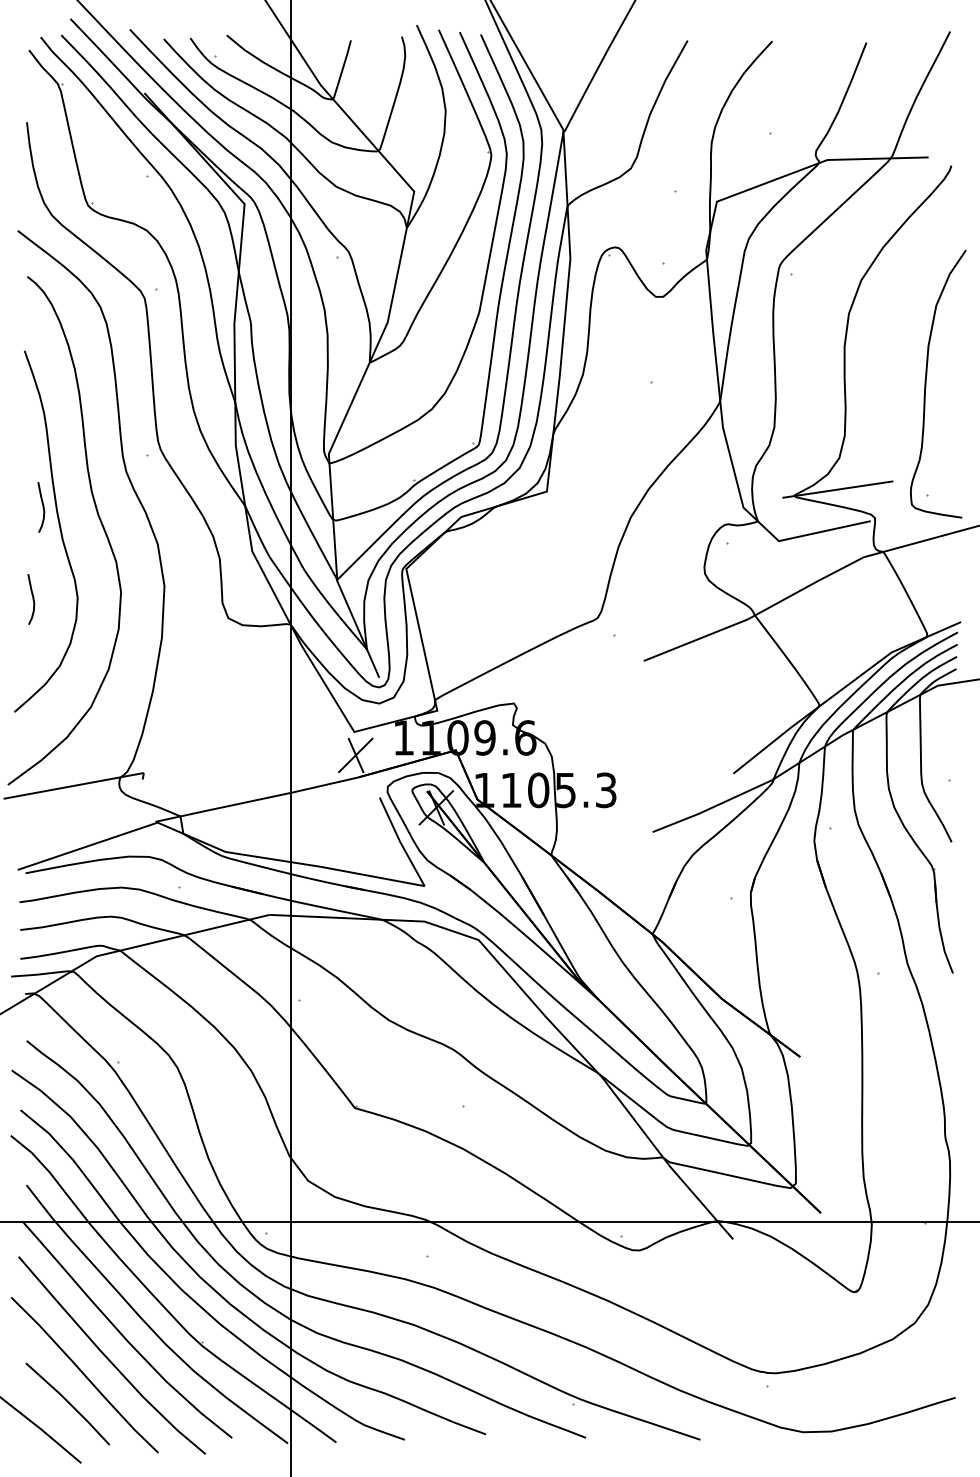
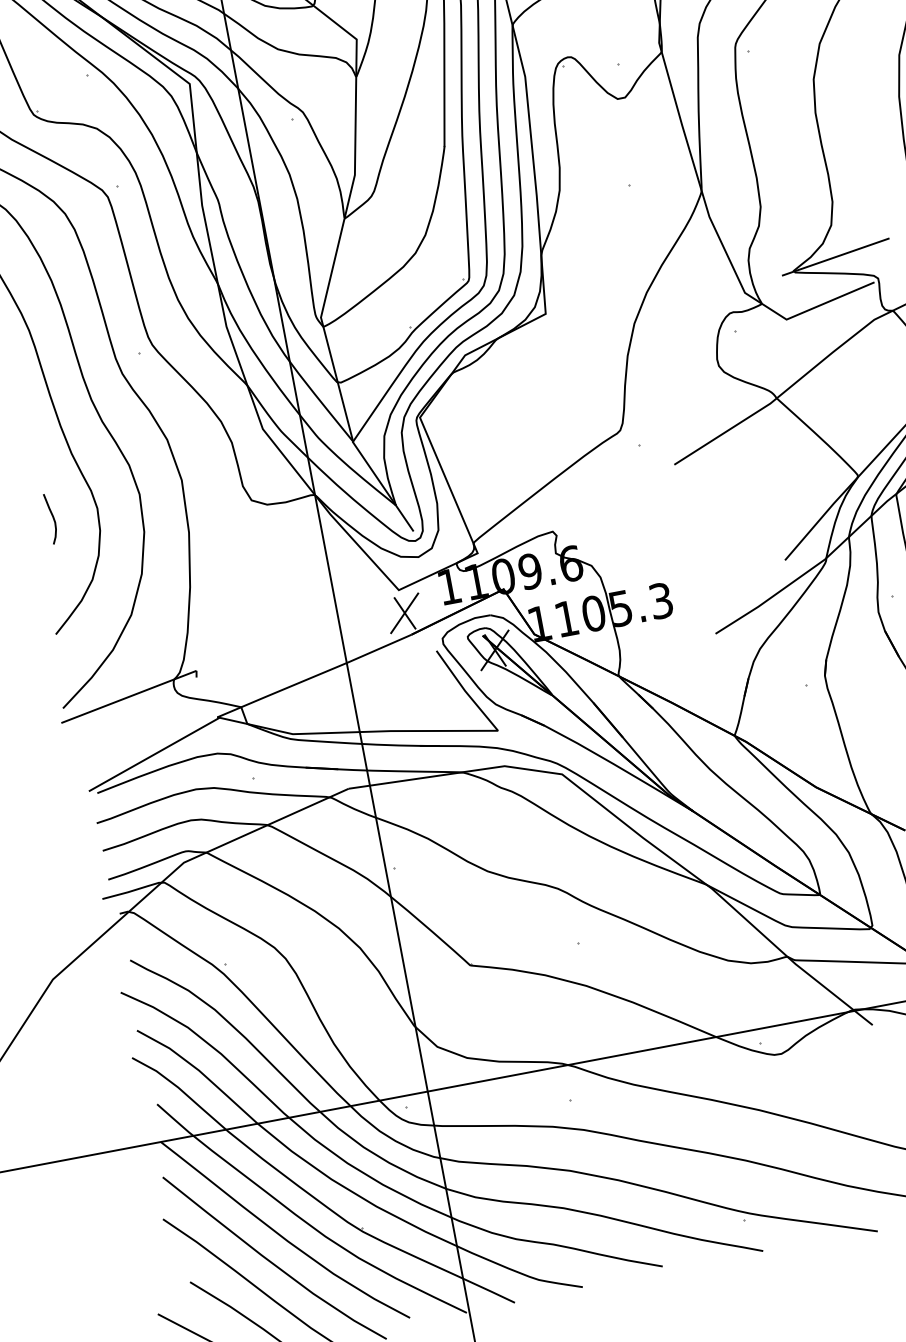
curve: (42, 507) -> (45, 424), removed

